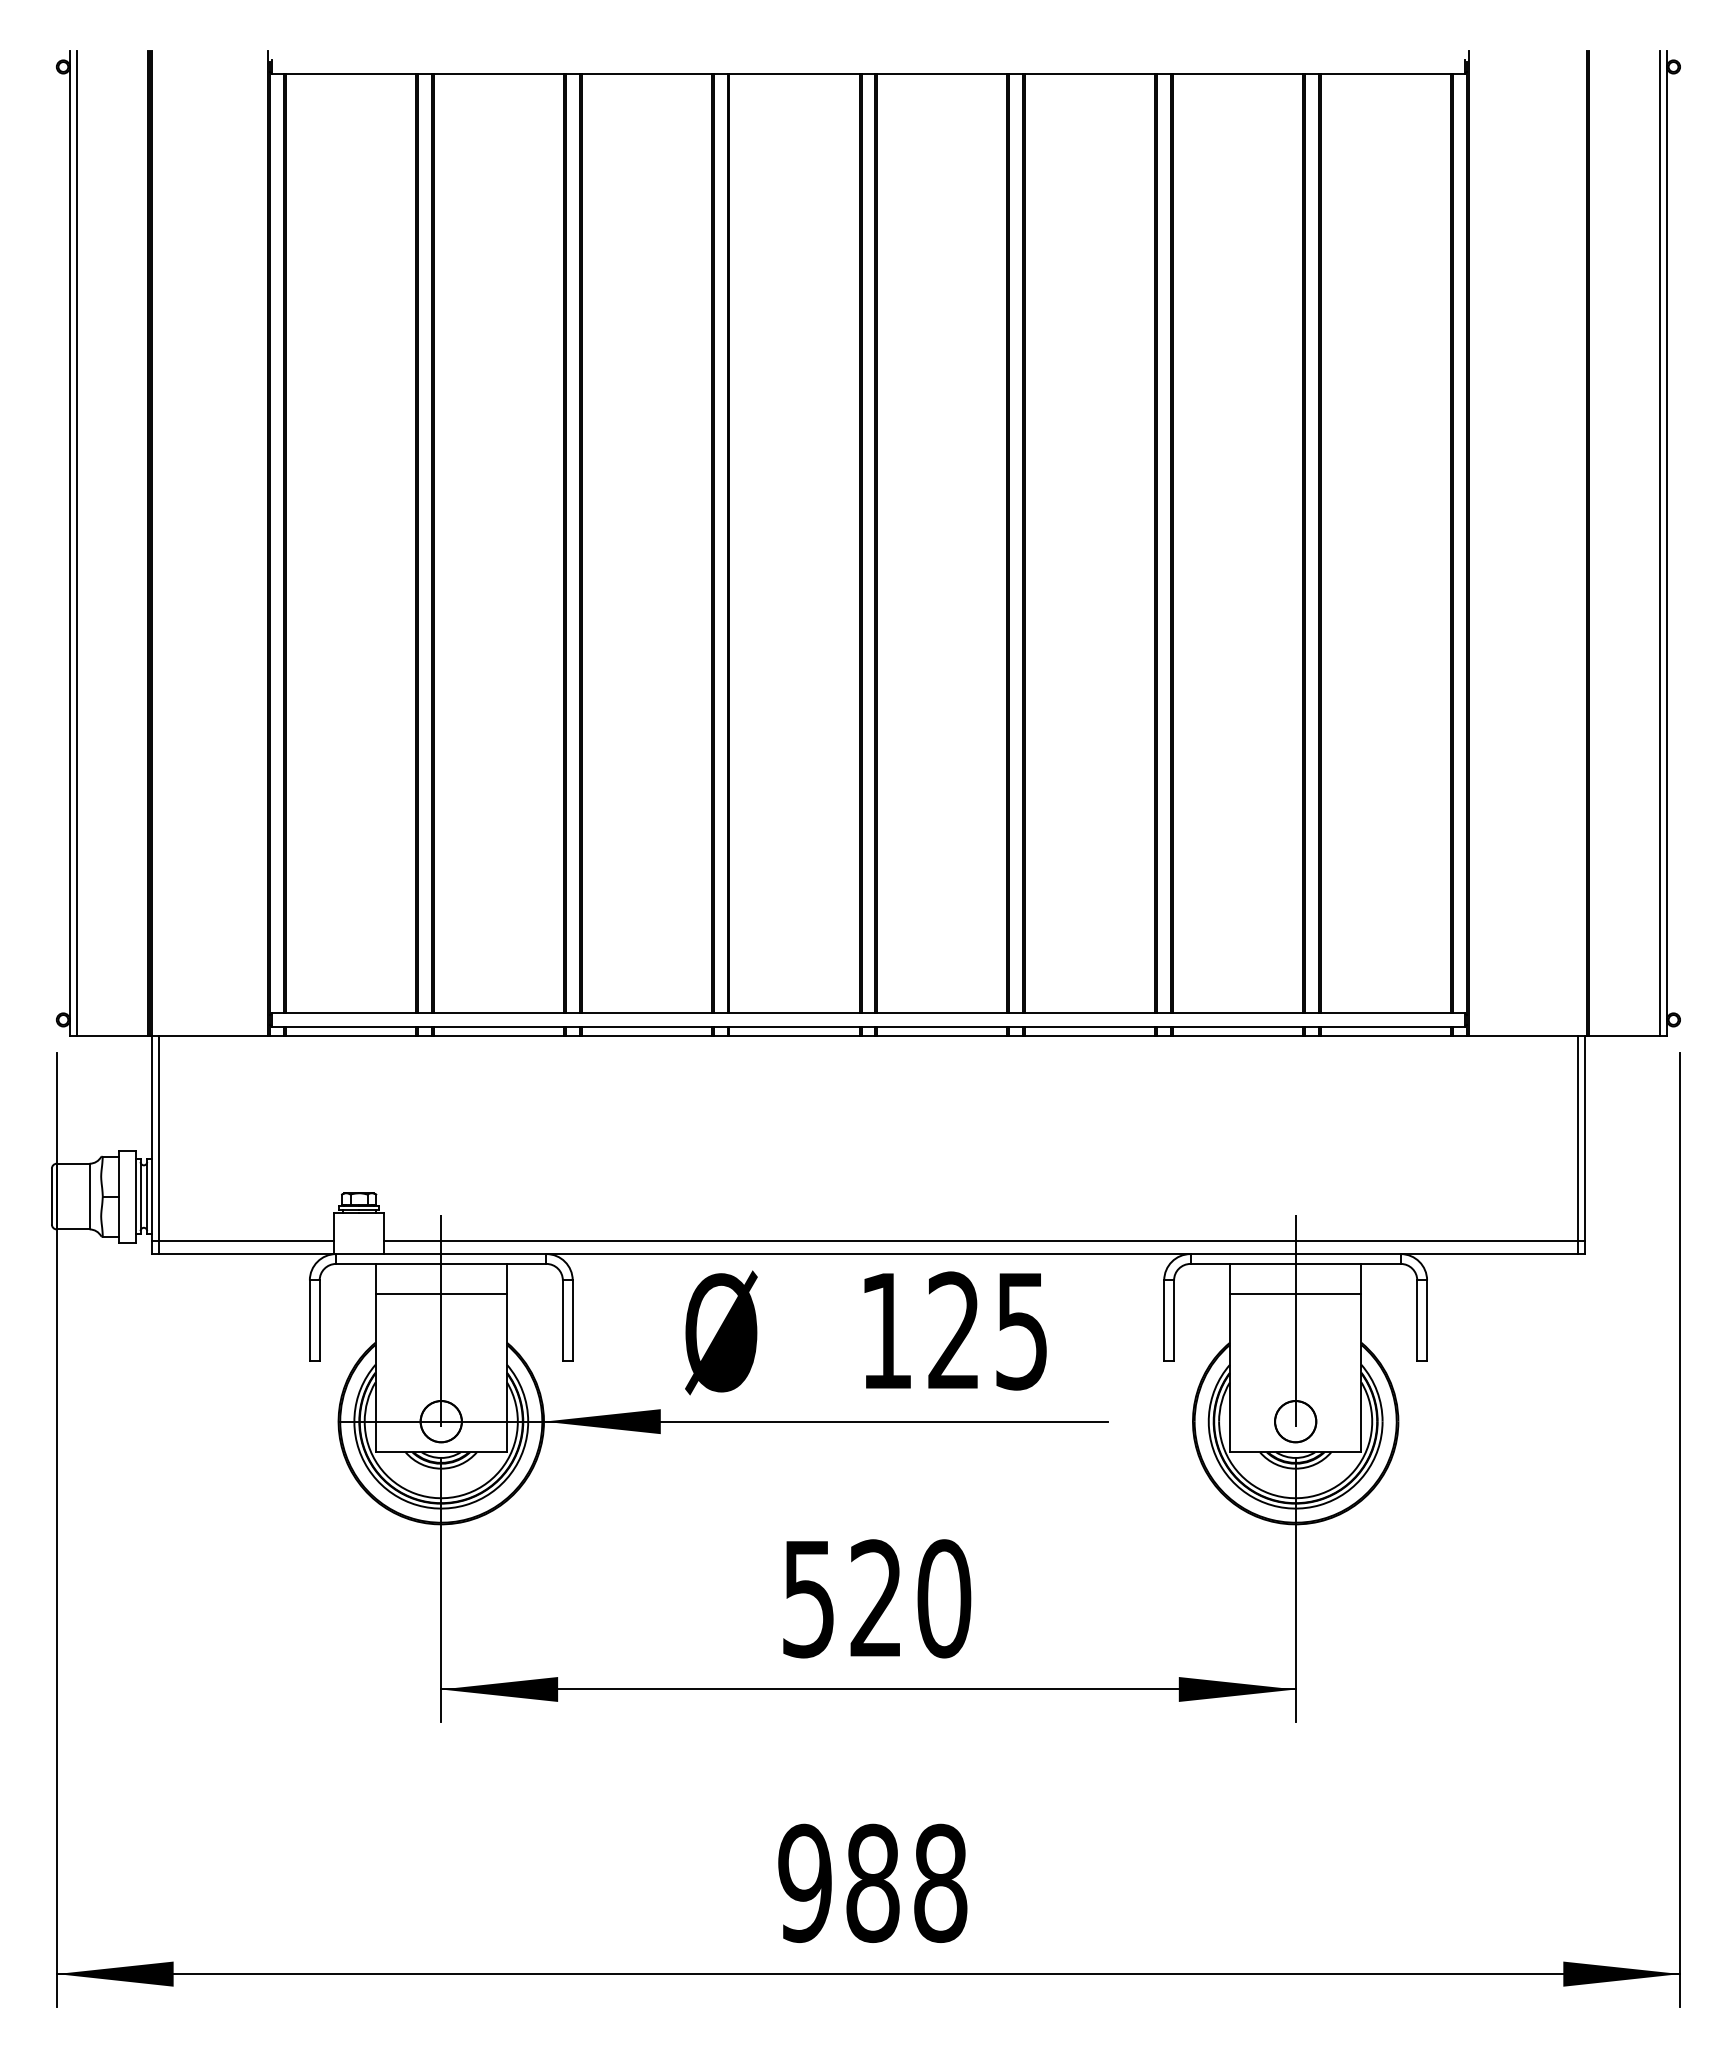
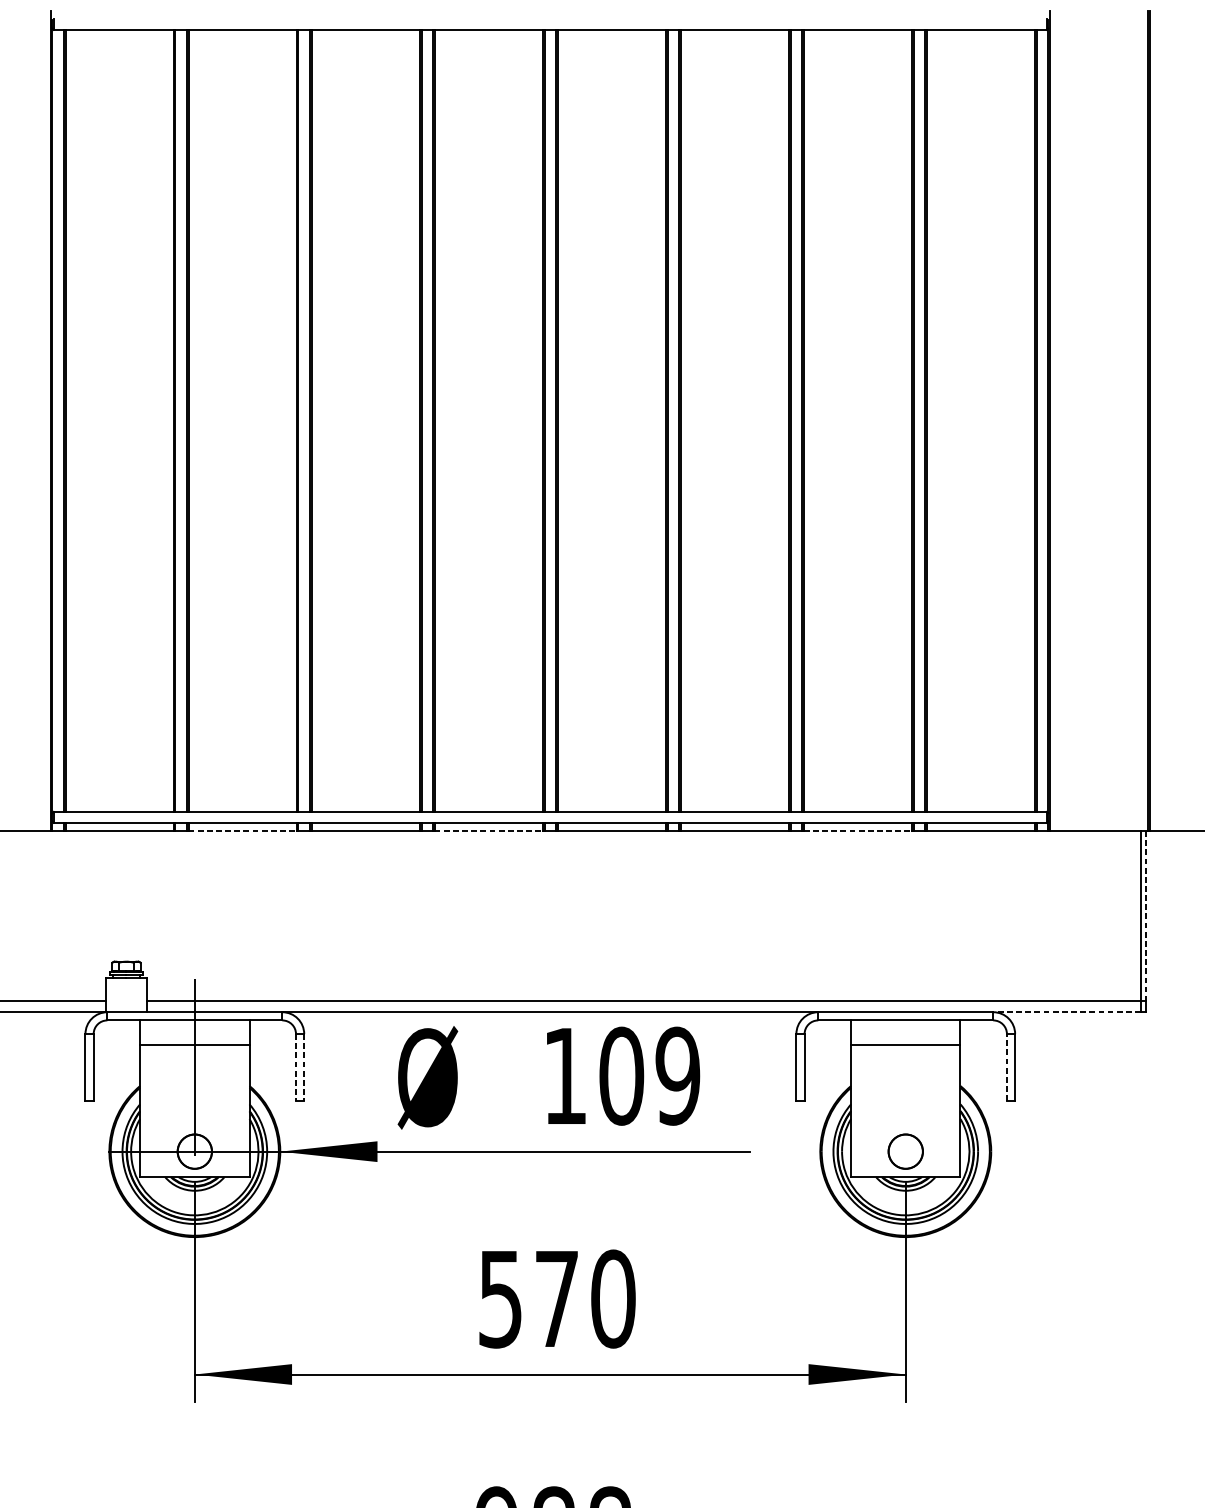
line: (499, 1036) -> (243, 831), solid -> dashed
line: (795, 1036) -> (489, 831), solid -> dashed
line: (1238, 1036) -> (858, 831), solid -> dashed
line: (1584, 1139) -> (1146, 916), solid -> dashed
line: (1489, 1254) -> (1067, 1012), solid -> dashed
line: (1295, 1320) -> (905, 1067), removed
line: (1417, 1320) -> (1007, 1067), solid -> dashed
line: (562, 1321) -> (295, 1068), solid -> dashed
line: (572, 1321) -> (304, 1068), solid -> dashed
text: (987, 1330) -> (649, 1075), 125 -> 109
text: (875, 1597) -> (556, 1297), 520 -> 570

